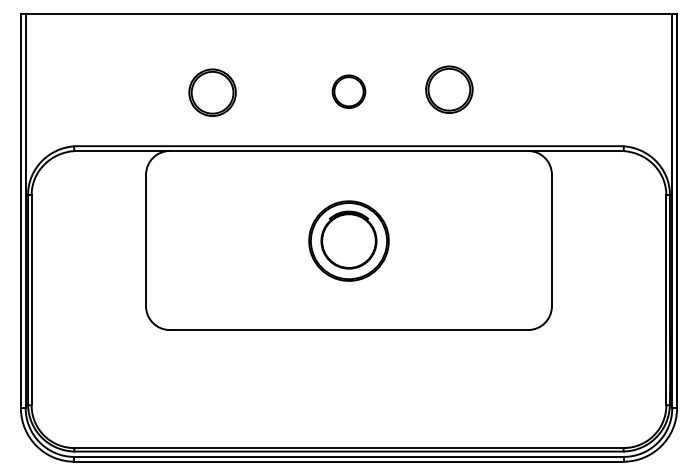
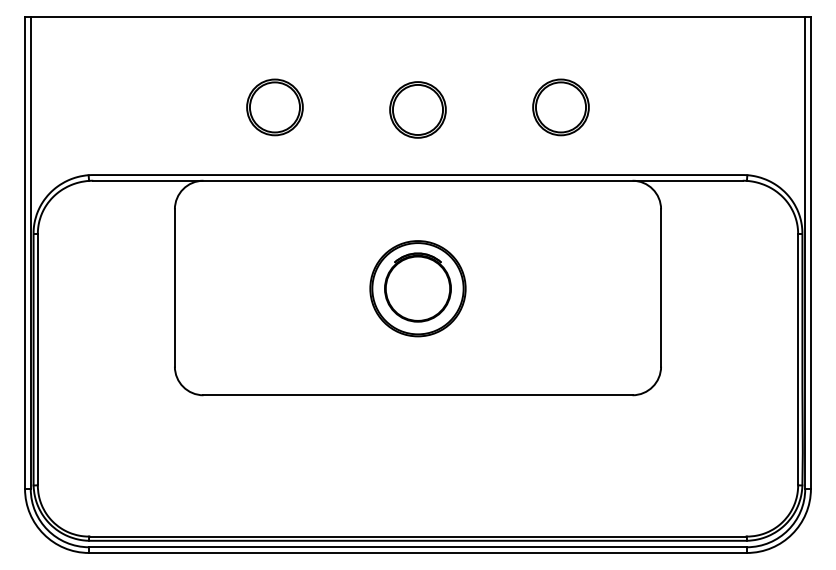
part: (449, 89) -> (561, 107), moved
part: (348, 91) -> (417, 109), size x1.43
part: (212, 92) -> (274, 107), moved

